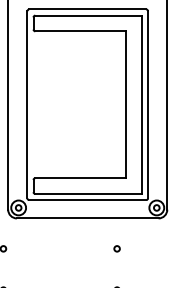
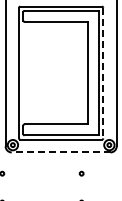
line: (148, 105) -> (103, 73), solid -> dashed
line: (86, 218) -> (60, 152), solid -> dashed

